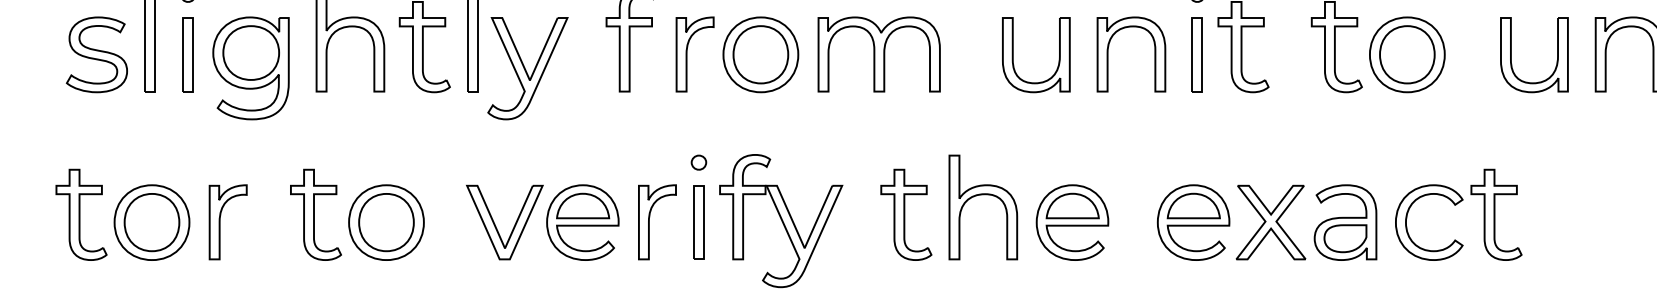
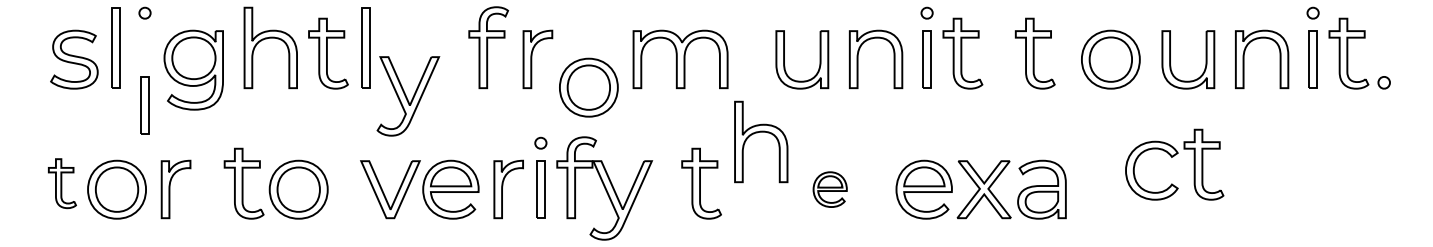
part: (187, 54) -> (144, 105), moved
part: (760, 54) -> (588, 87), moved
part: (1406, 54) -> (1110, 59), moved
part: (528, 68) -> (408, 96), moved
part: (978, 196) -> (757, 133), moved
part: (1455, 205) -> (1172, 157), moved
part: (81, 214) -> (62, 183), size x0.7
part: (1071, 222) -> (829, 189), size x0.6

